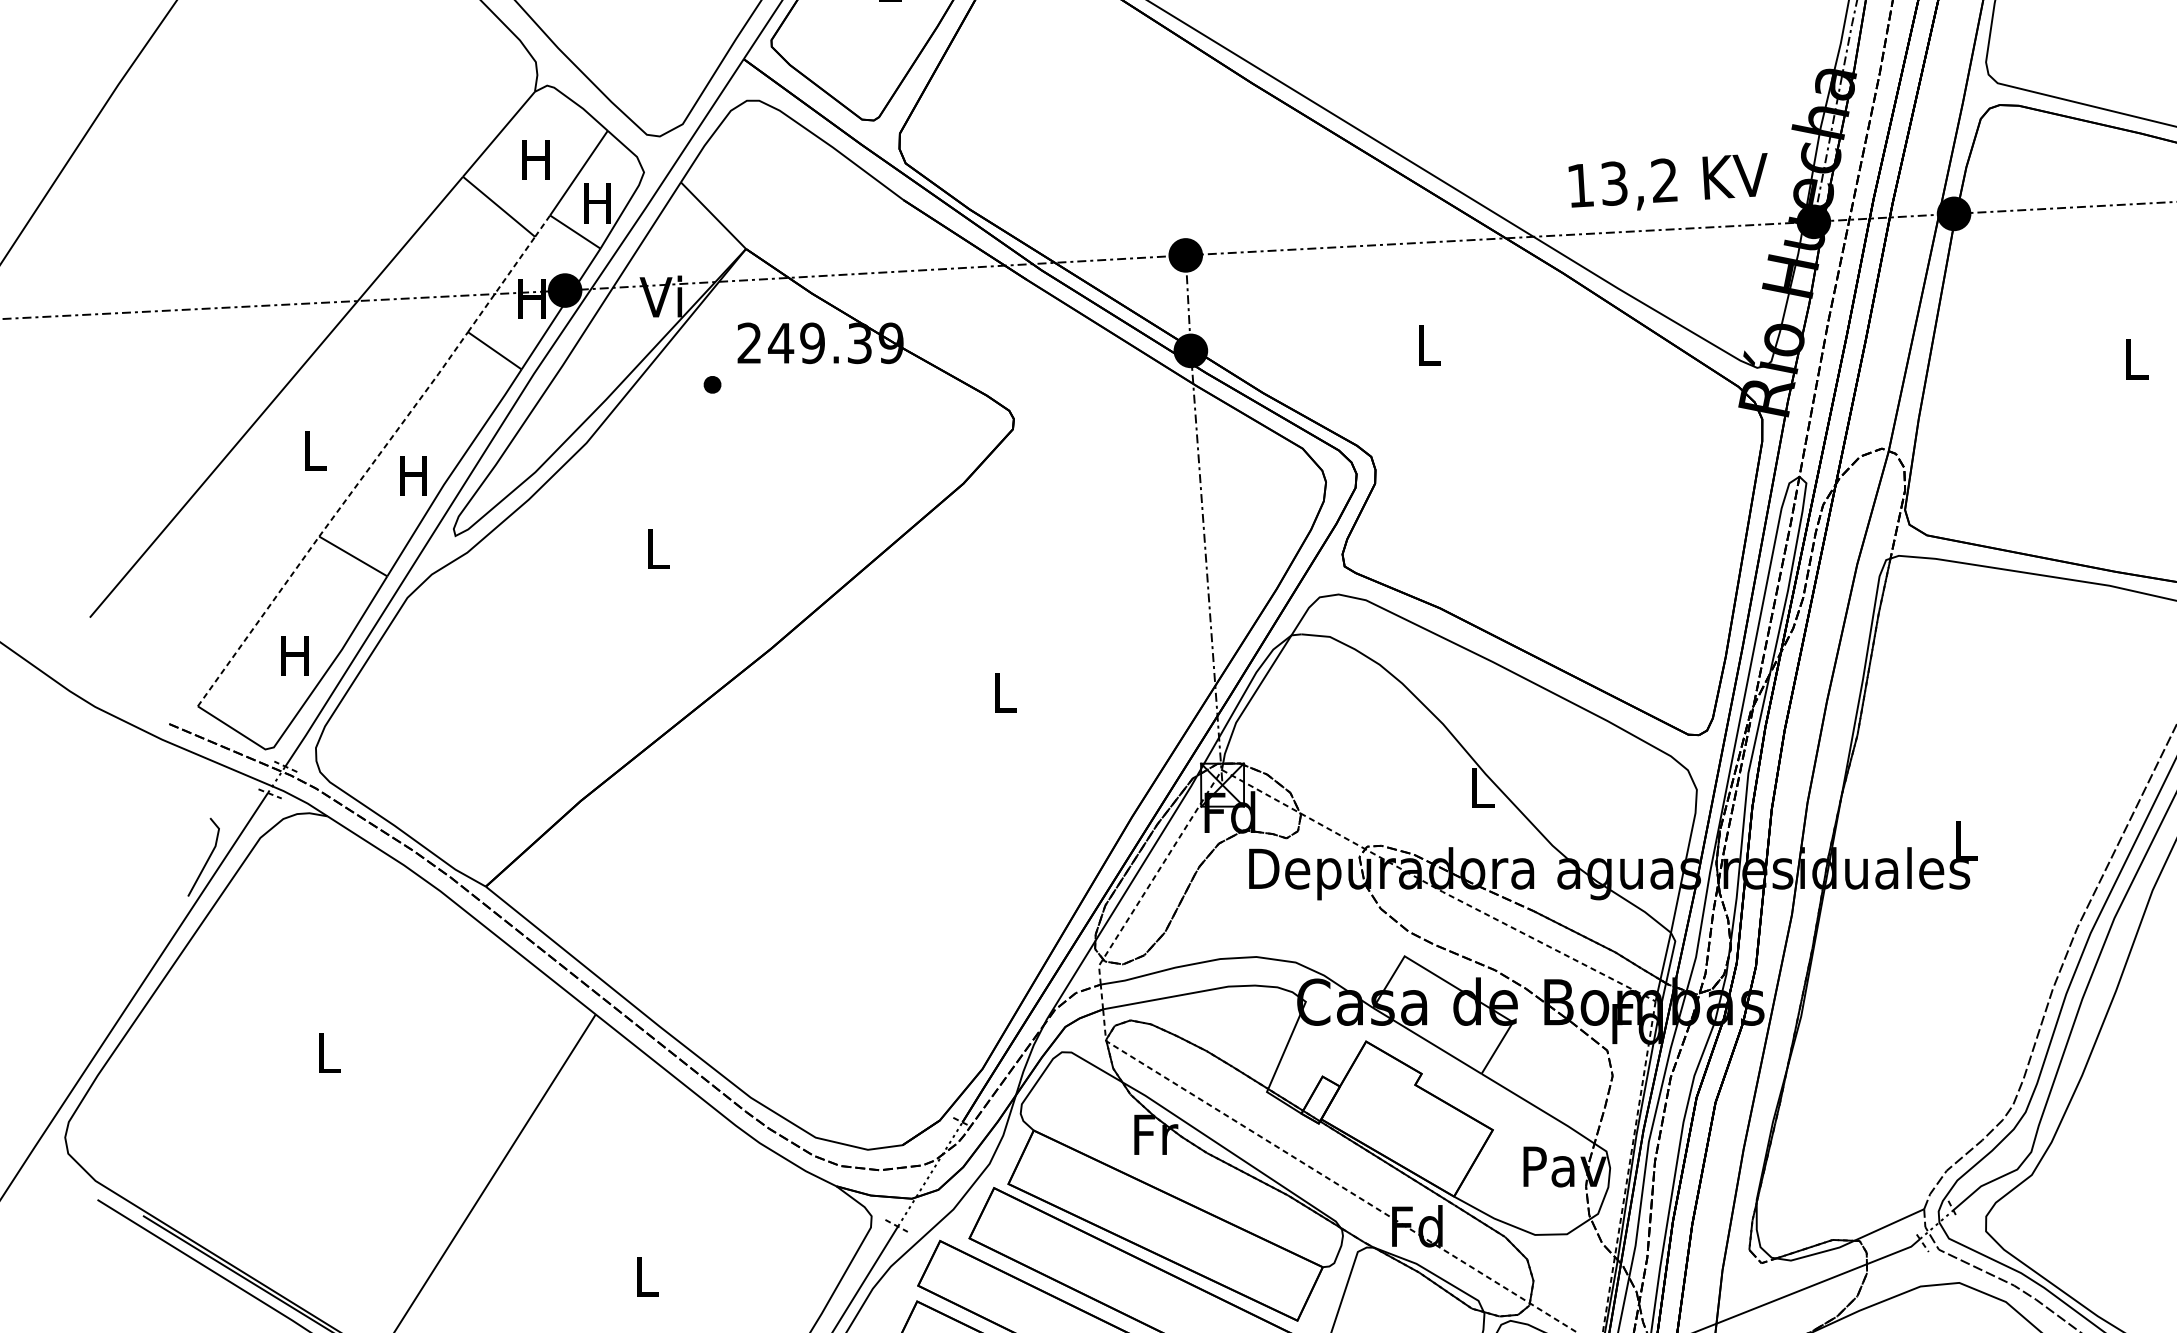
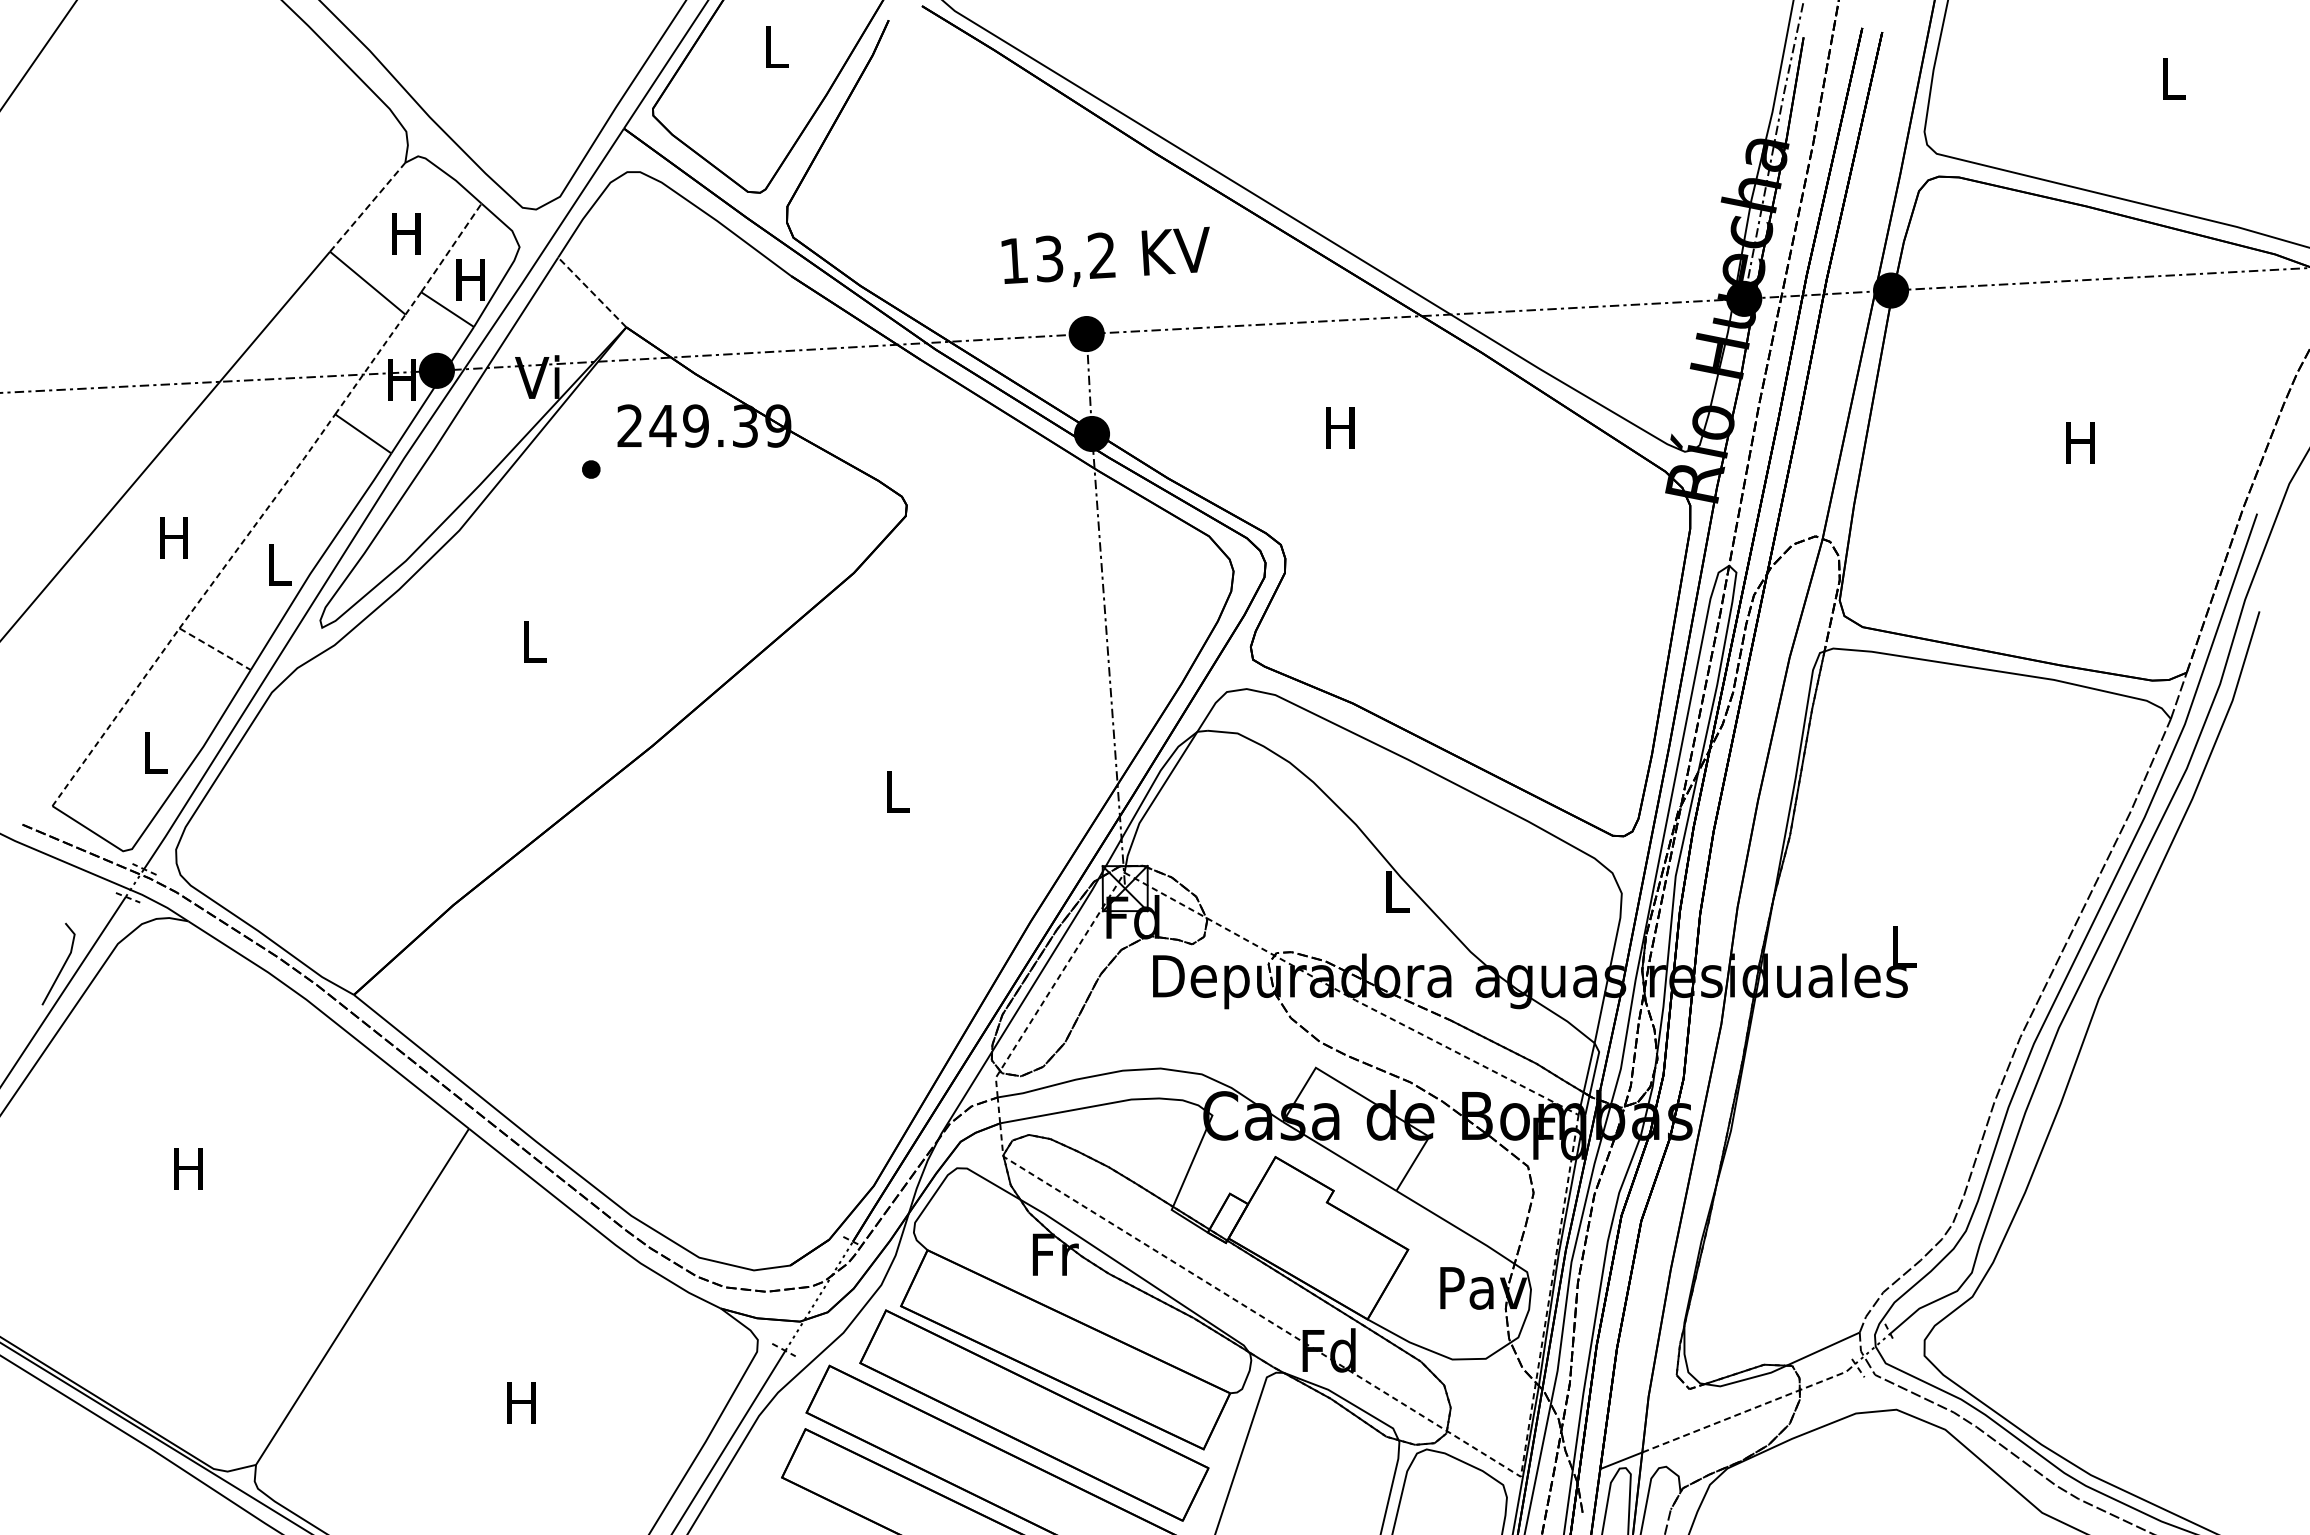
line: (499, 133) -> (368, 206), solid -> dashed
line: (579, 172) -> (451, 247), solid -> dashed
text: (1667, 181) -> (1105, 256), moved
line: (713, 215) -> (592, 292), solid -> dashed
text: (1428, 344) -> (1340, 427), L -> H
text: (2135, 359) -> (2080, 442), L -> H
text: (313, 449) -> (173, 537), L -> H
text: (413, 475) -> (278, 564), H -> L
line: (353, 556) -> (215, 649), solid -> dashed
text: (294, 655) -> (153, 752), H -> L
text: (327, 1052) -> (188, 1168), L -> H
text: (645, 1275) -> (521, 1402), L -> H
line: (1819, 1282) -> (1750, 1409), solid -> dashed

